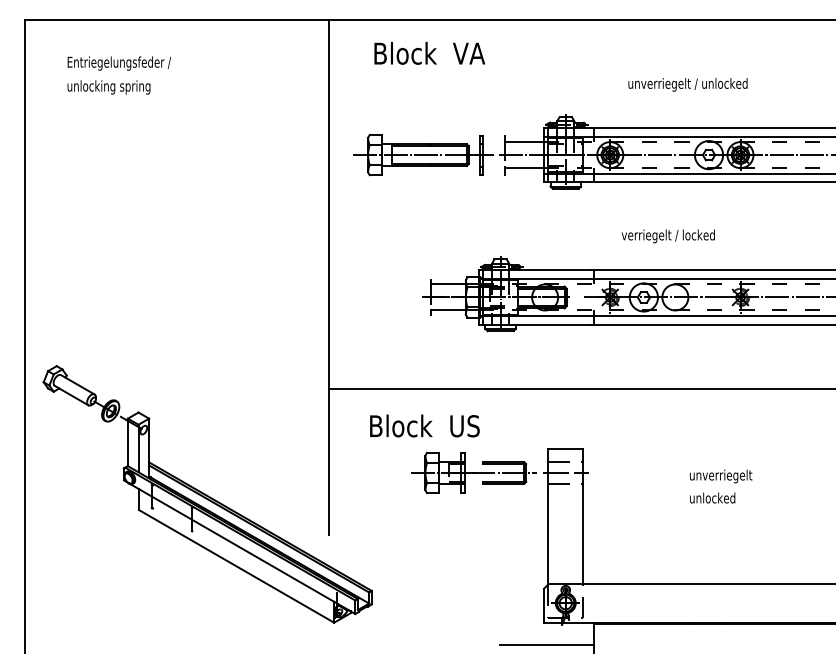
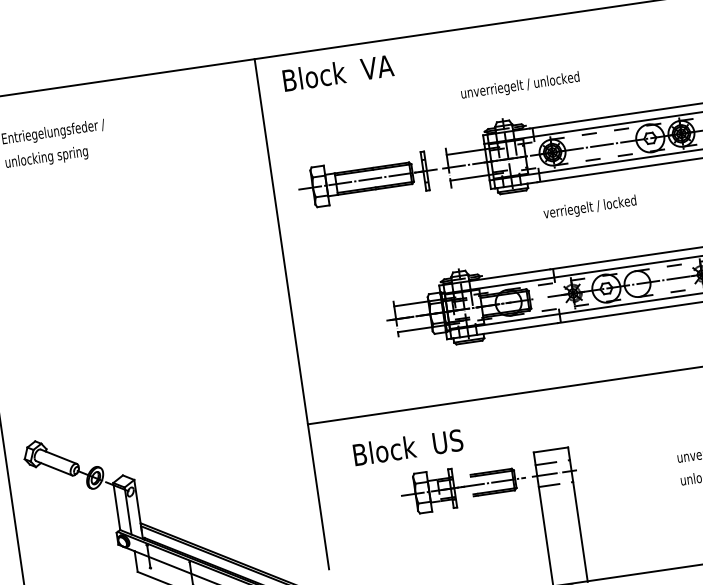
text: (429, 53) -> (338, 73), moved
text: (687, 84) -> (519, 86), moved
text: (667, 236) -> (589, 208), moved

